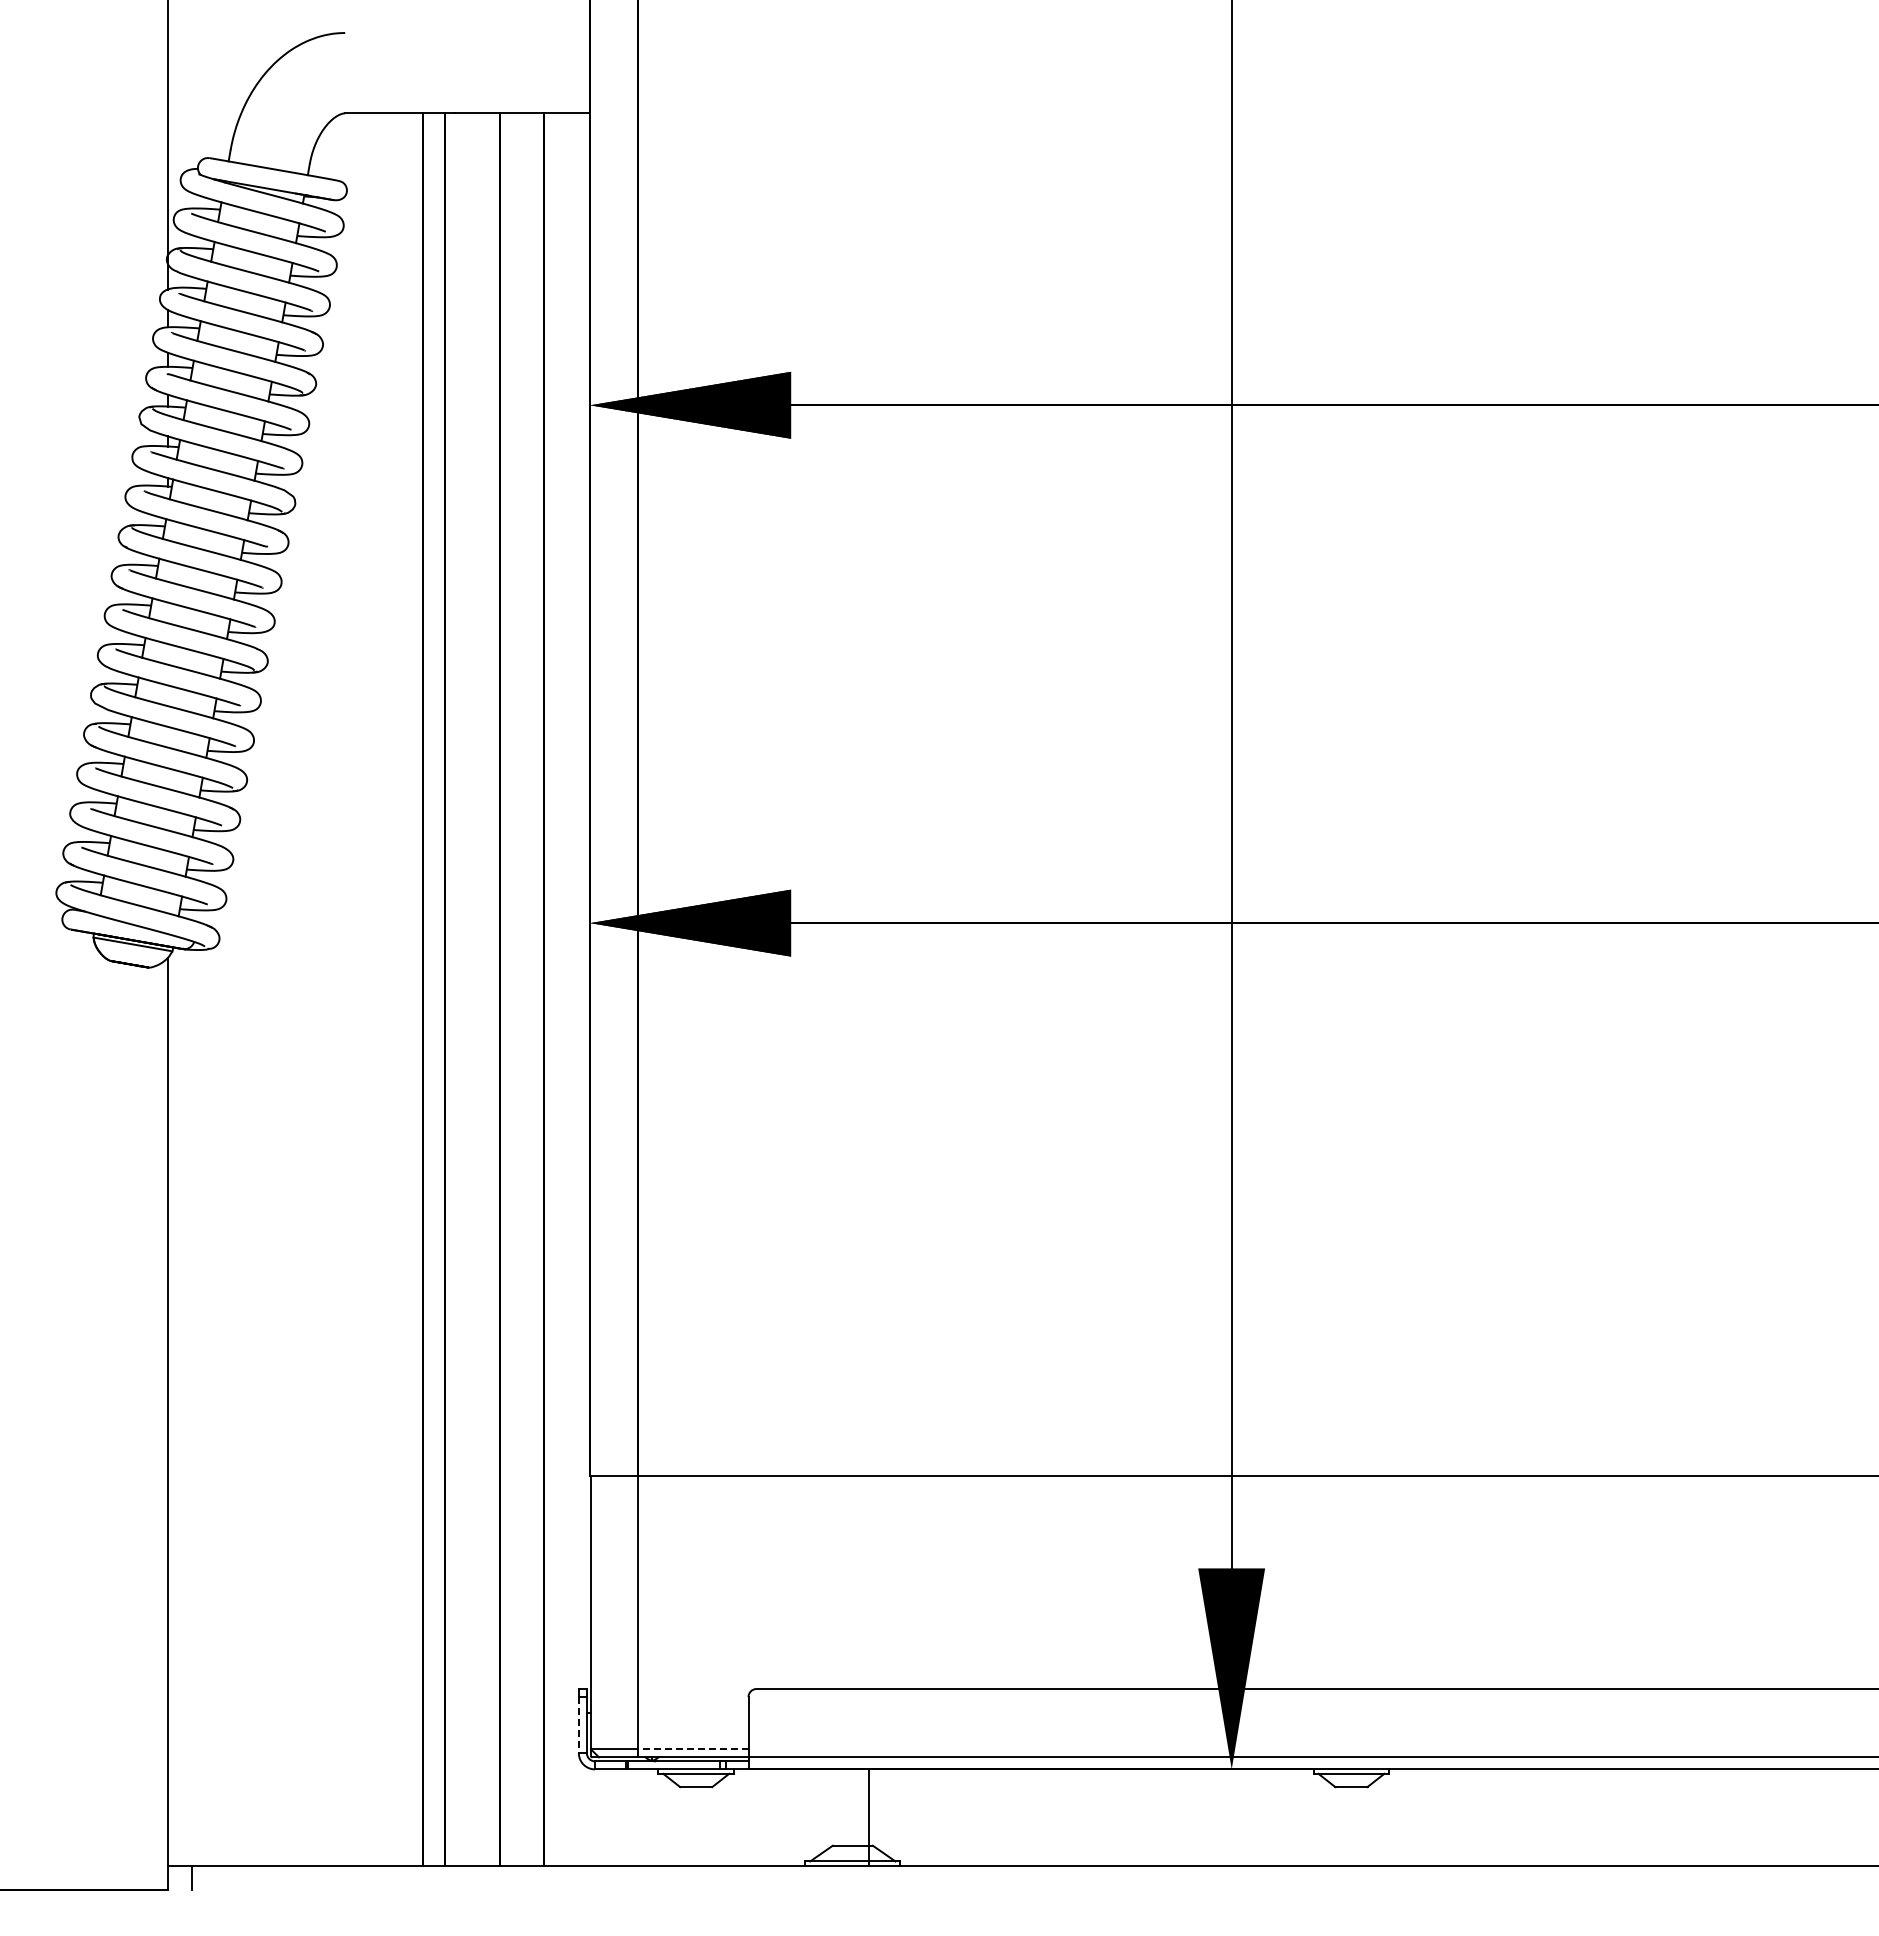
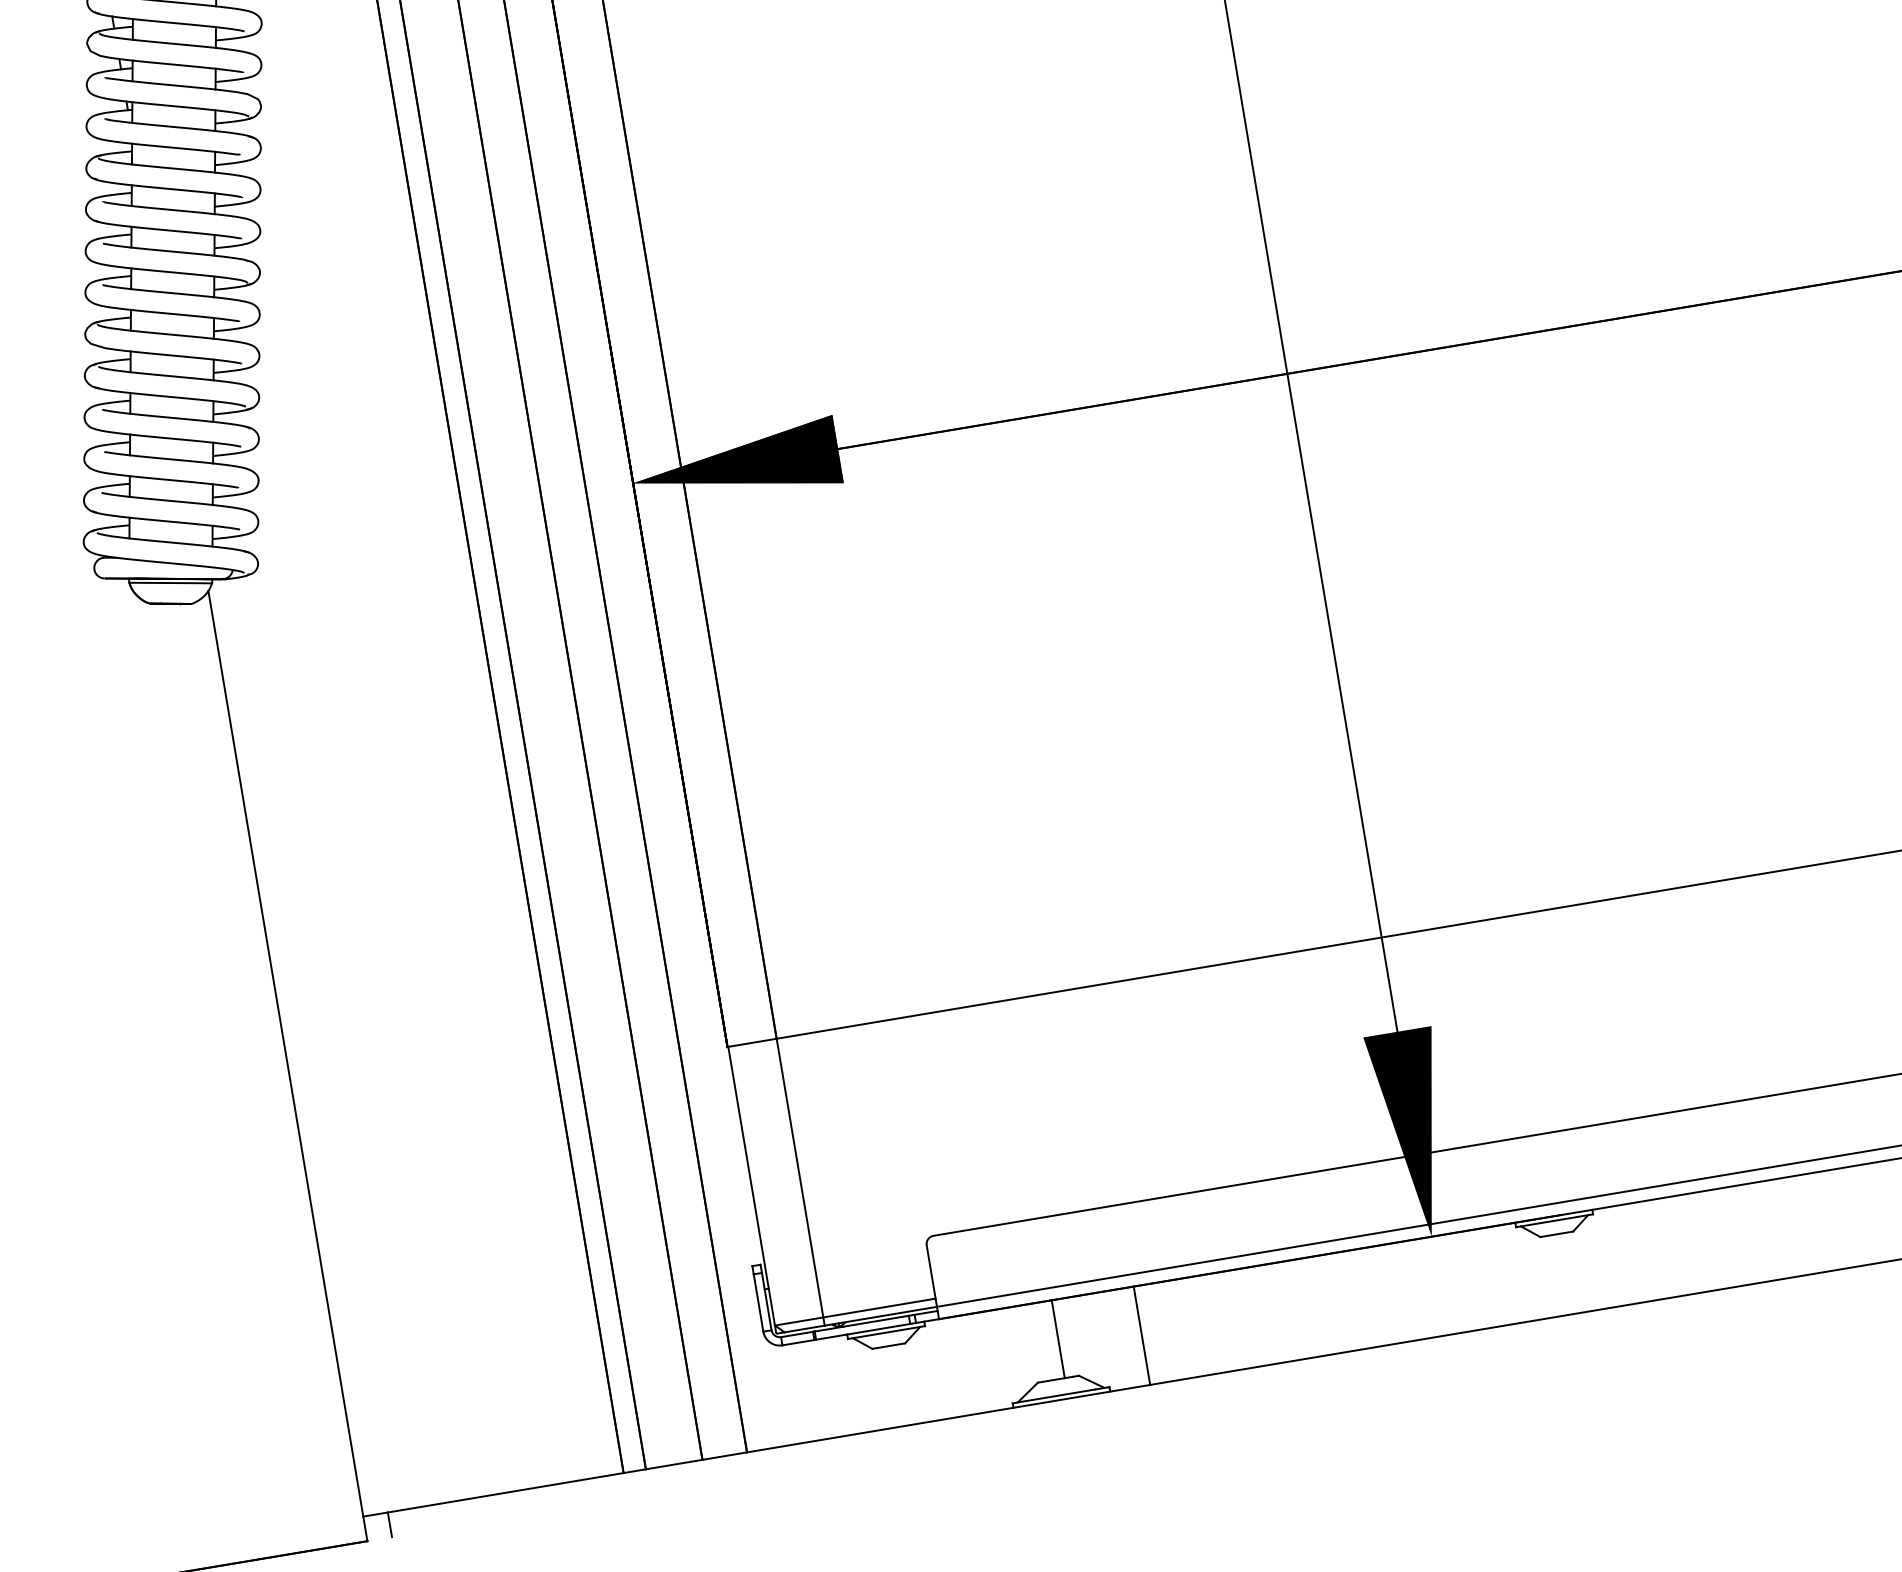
line: (578, 1725) -> (758, 1303), dashed -> solid
line: (692, 1749) -> (878, 1308), dashed -> solid
line: (859, 1807) -> (1058, 1339), added
line: (869, 1817) -> (1142, 1335), moved

